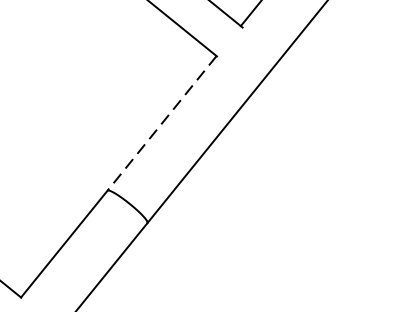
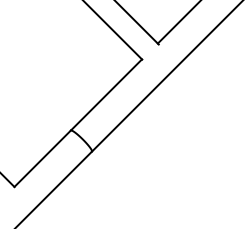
line: (162, 124) -> (106, 95), dashed -> solid

